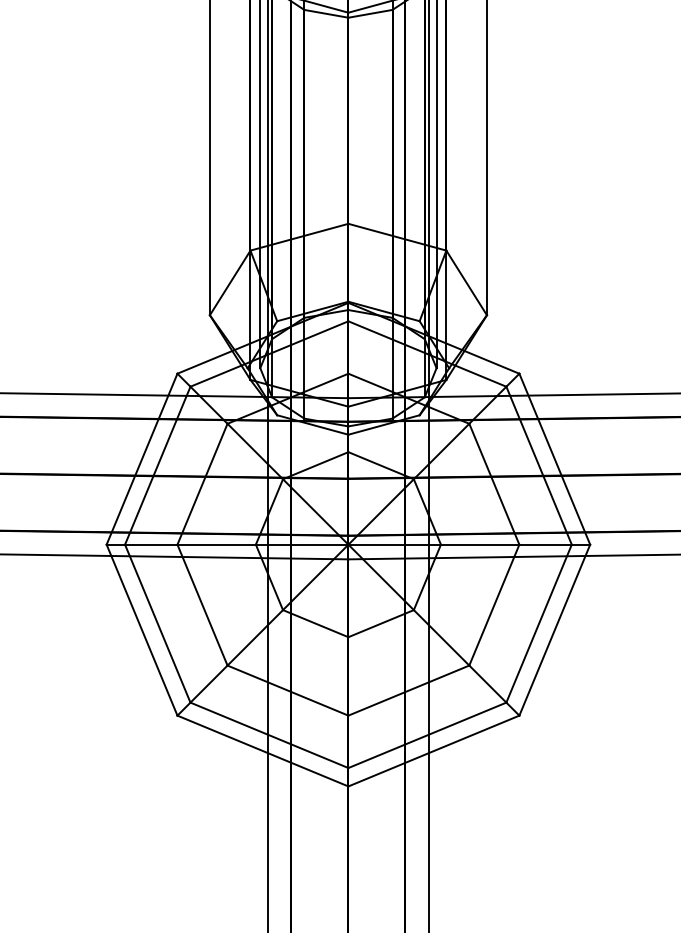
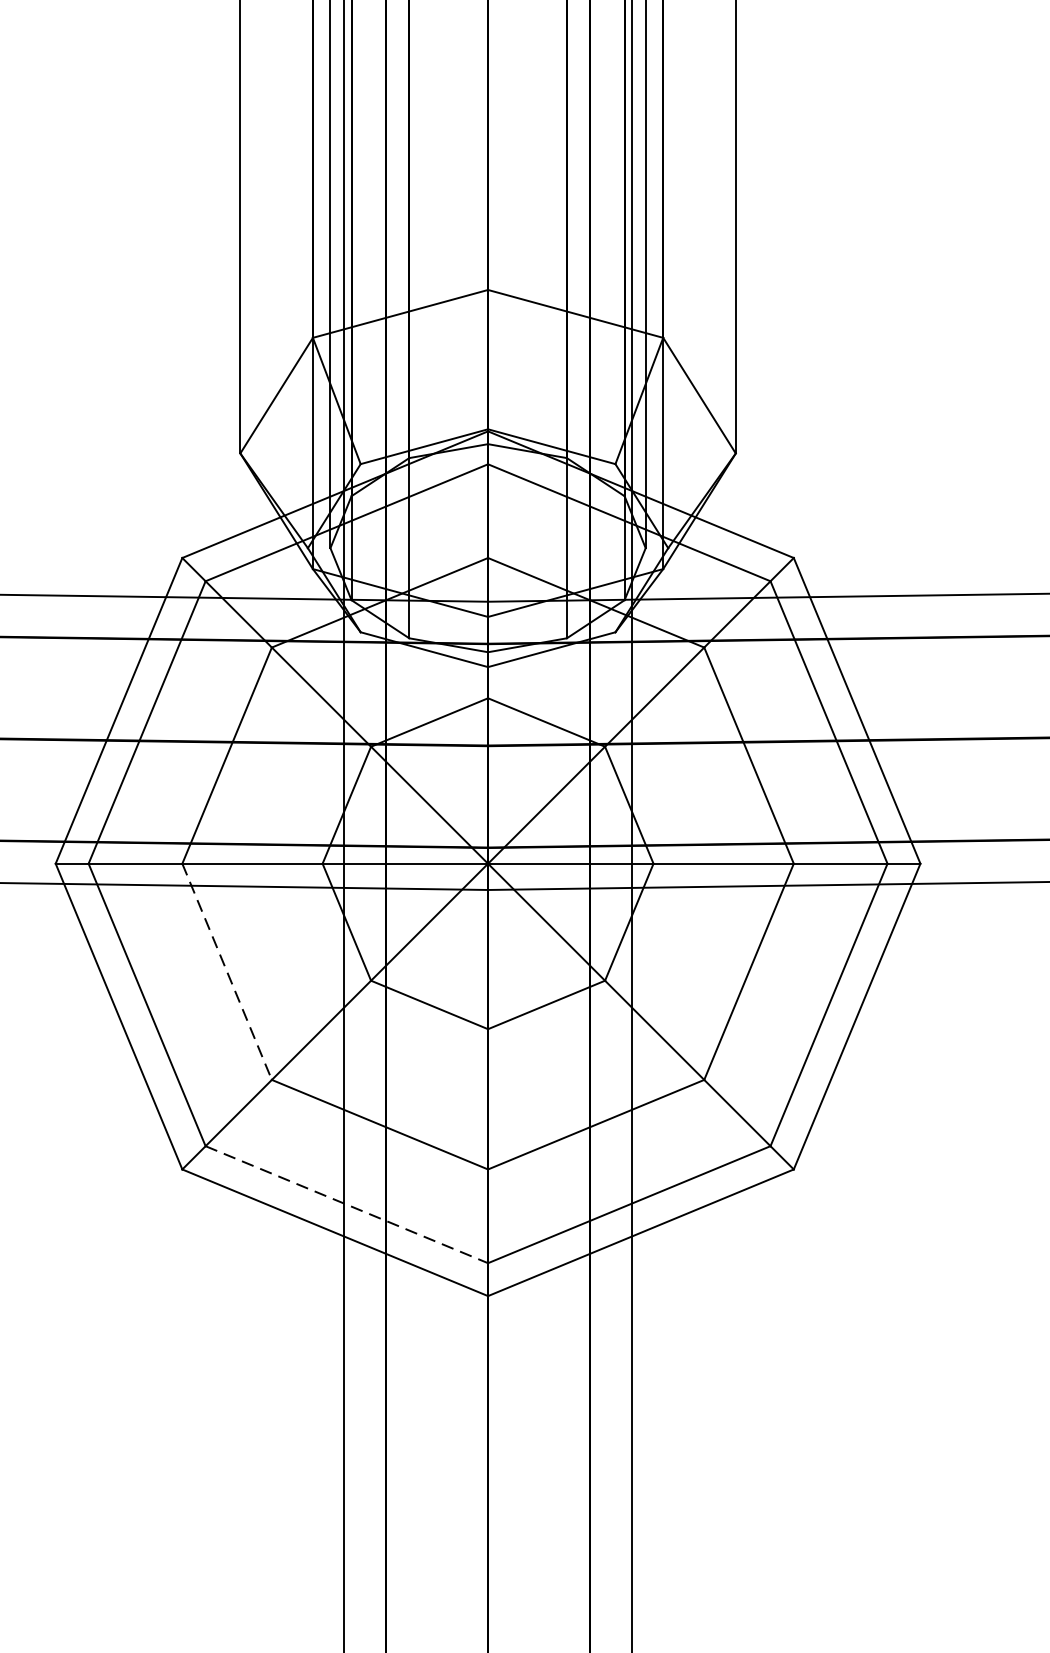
line: (202, 605) -> (227, 972), solid -> dashed
line: (269, 735) -> (346, 1204), solid -> dashed

